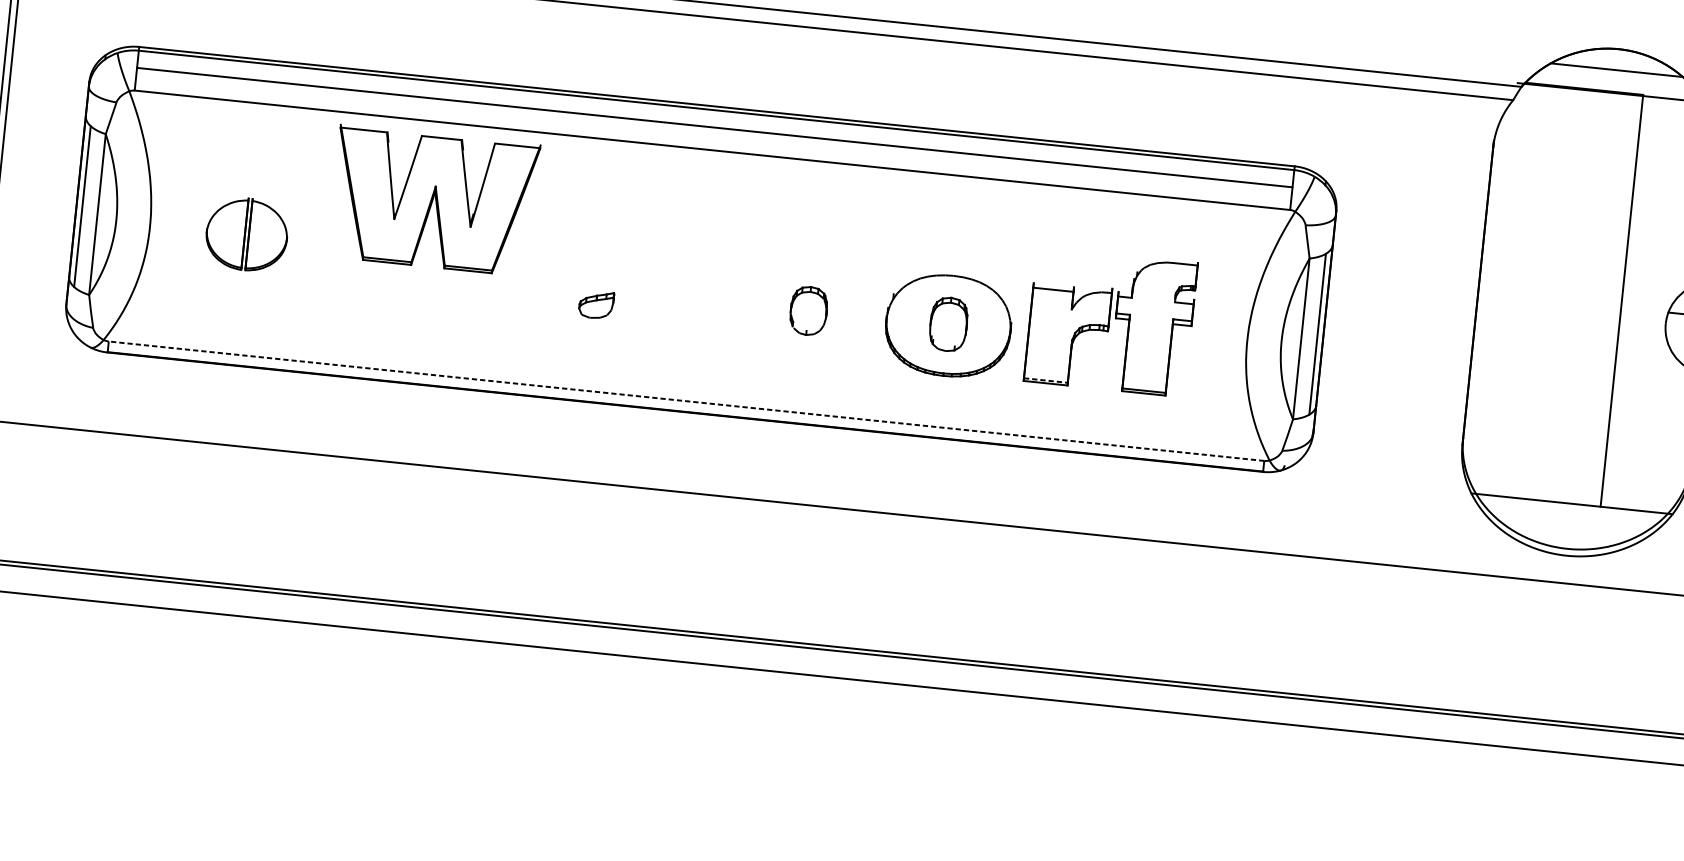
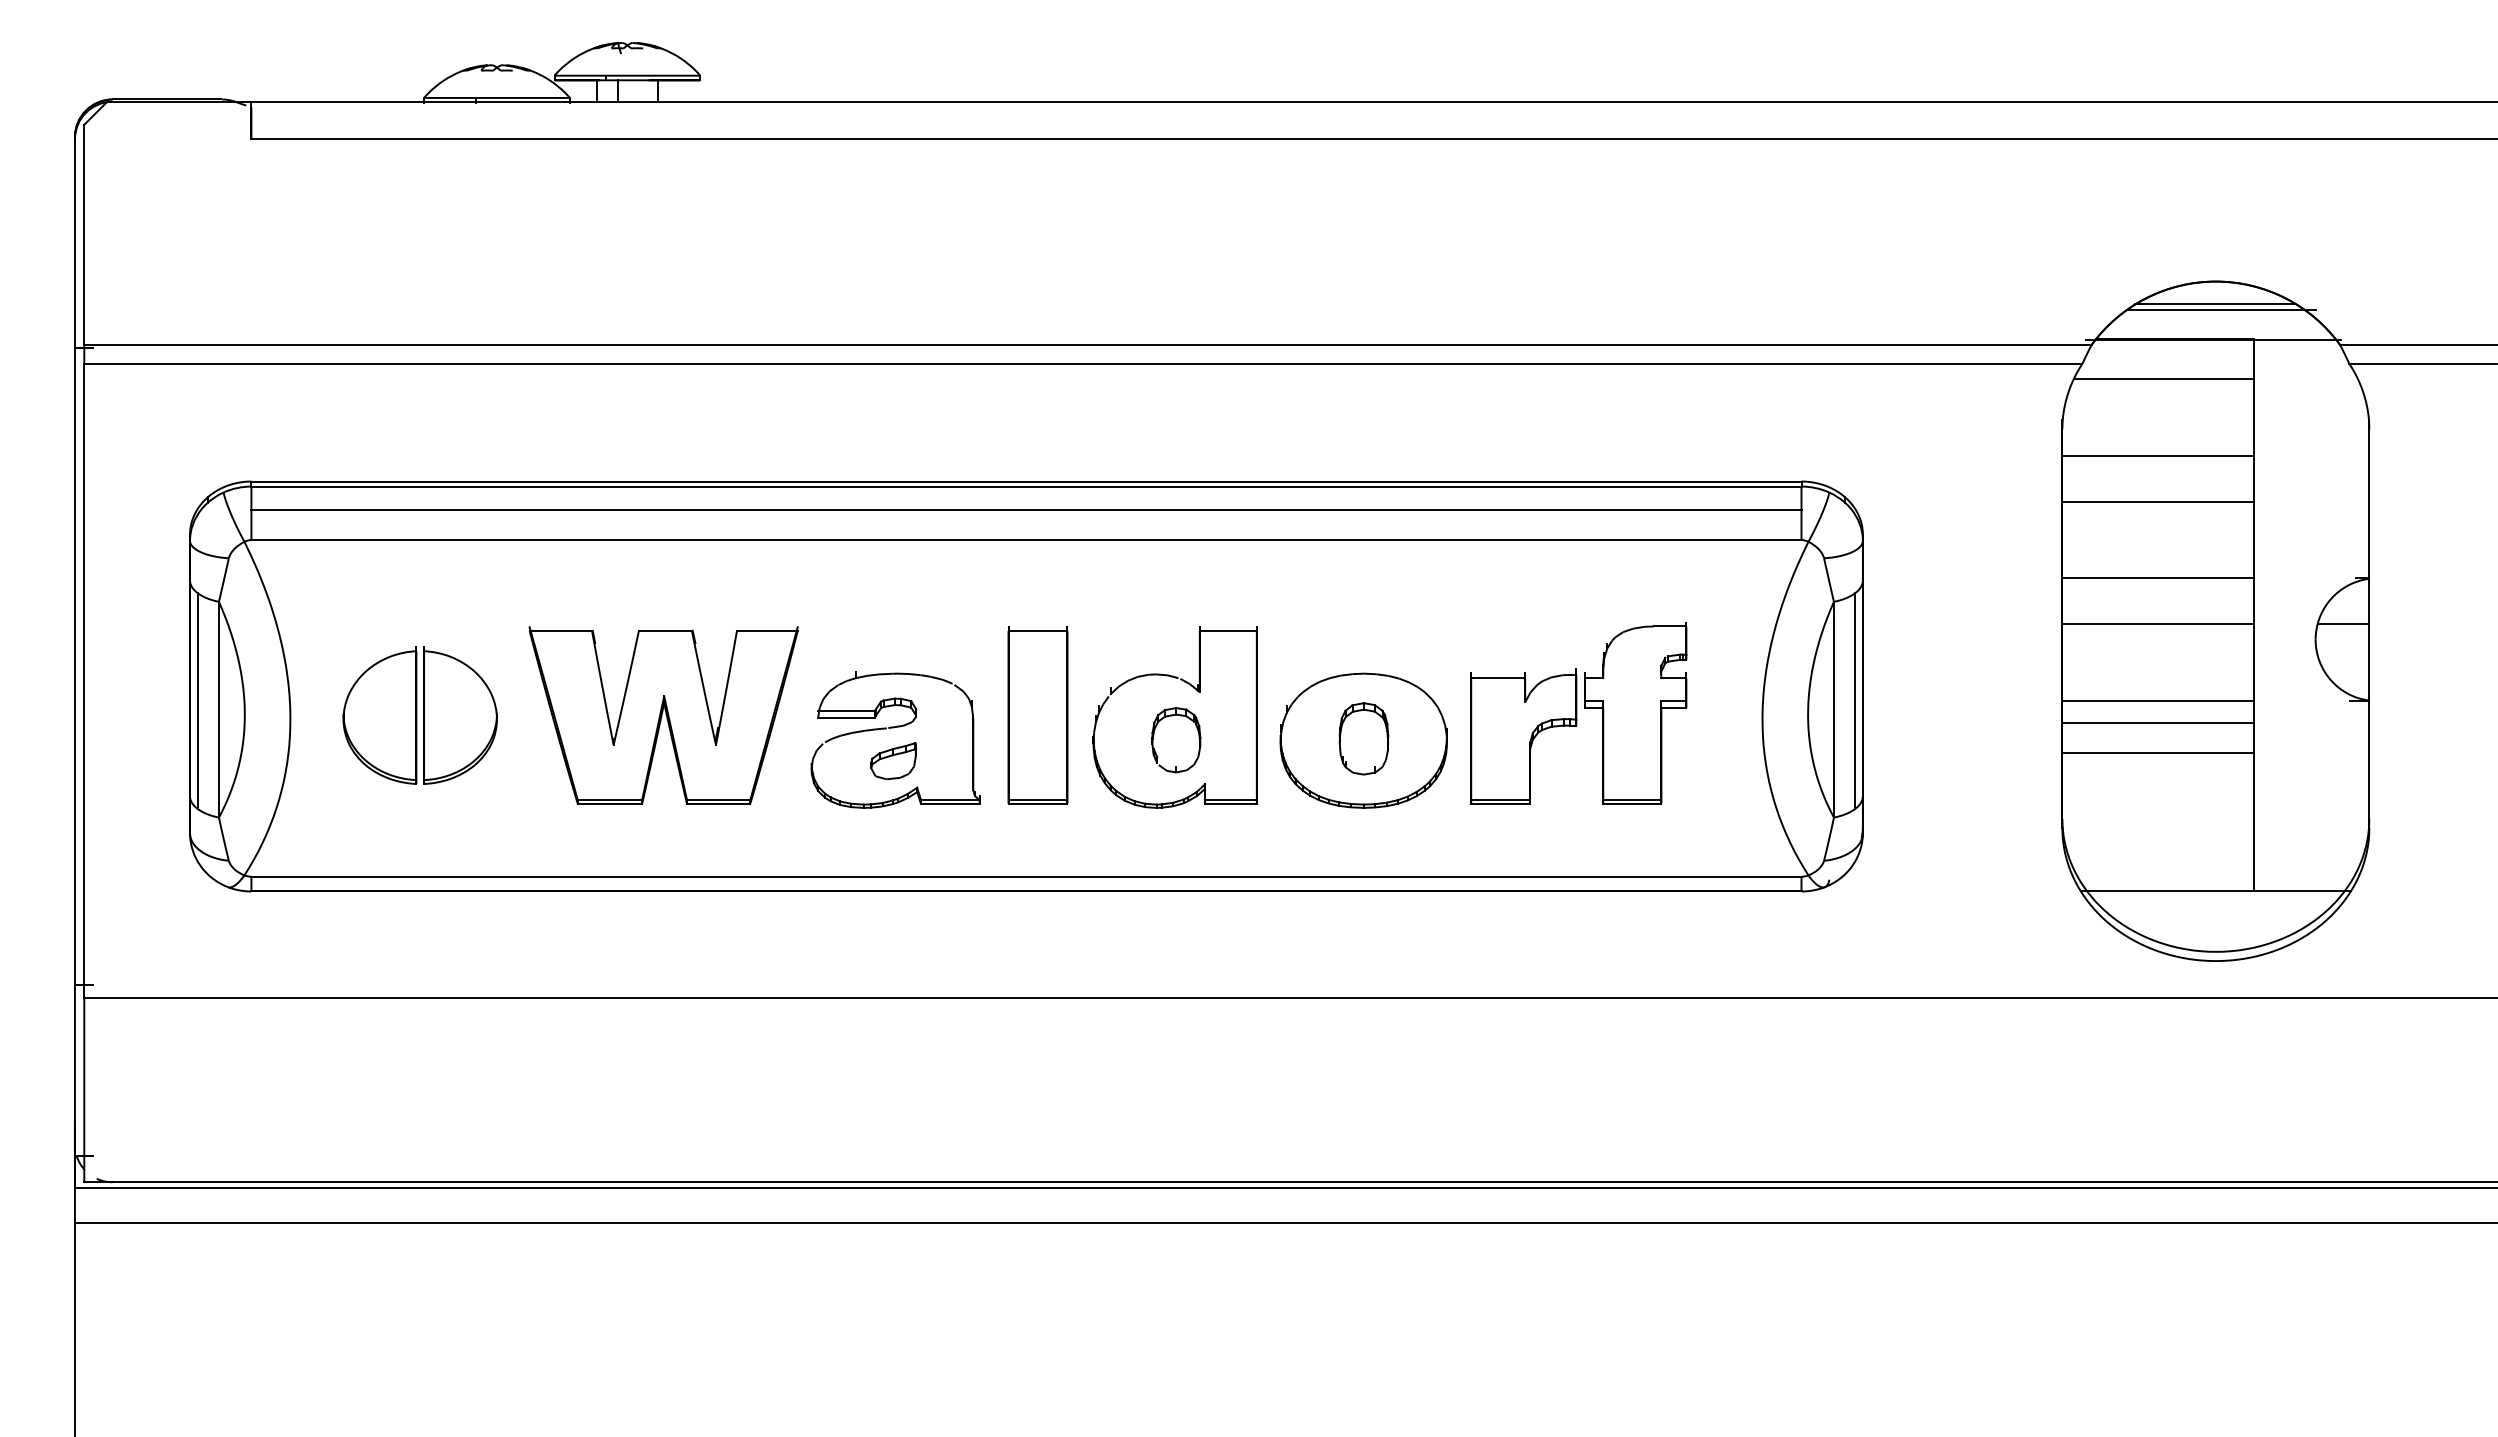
line: (1616, 66) -> (2215, 304), added
line: (1572, 117) -> (2163, 378), added
line: (1562, 174) -> (2158, 455), added
part: (433, 200) -> (663, 715), moved
line: (1559, 208) -> (2158, 501), added
part: (246, 234) -> (419, 715), size x1.43
line: (1553, 266) -> (2158, 578), added
part: (826, 274) -> (1194, 689), added
part: (599, 280) -> (894, 728), added
part: (707, 281) -> (1037, 715), added
line: (1549, 300) -> (2158, 624), added
line: (1543, 357) -> (2158, 701), added
line: (1542, 373) -> (2158, 722), added
line: (1046, 380) -> (1501, 799), dashed -> solid
line: (1539, 396) -> (2158, 753), added
line: (685, 400) -> (1025, 876), dashed -> solid

